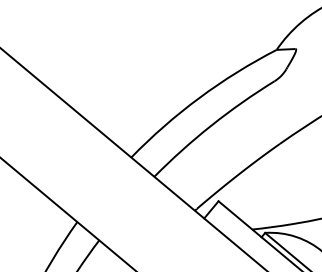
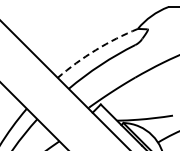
arc: (199, 98) -> (95, 50), solid -> dashed

